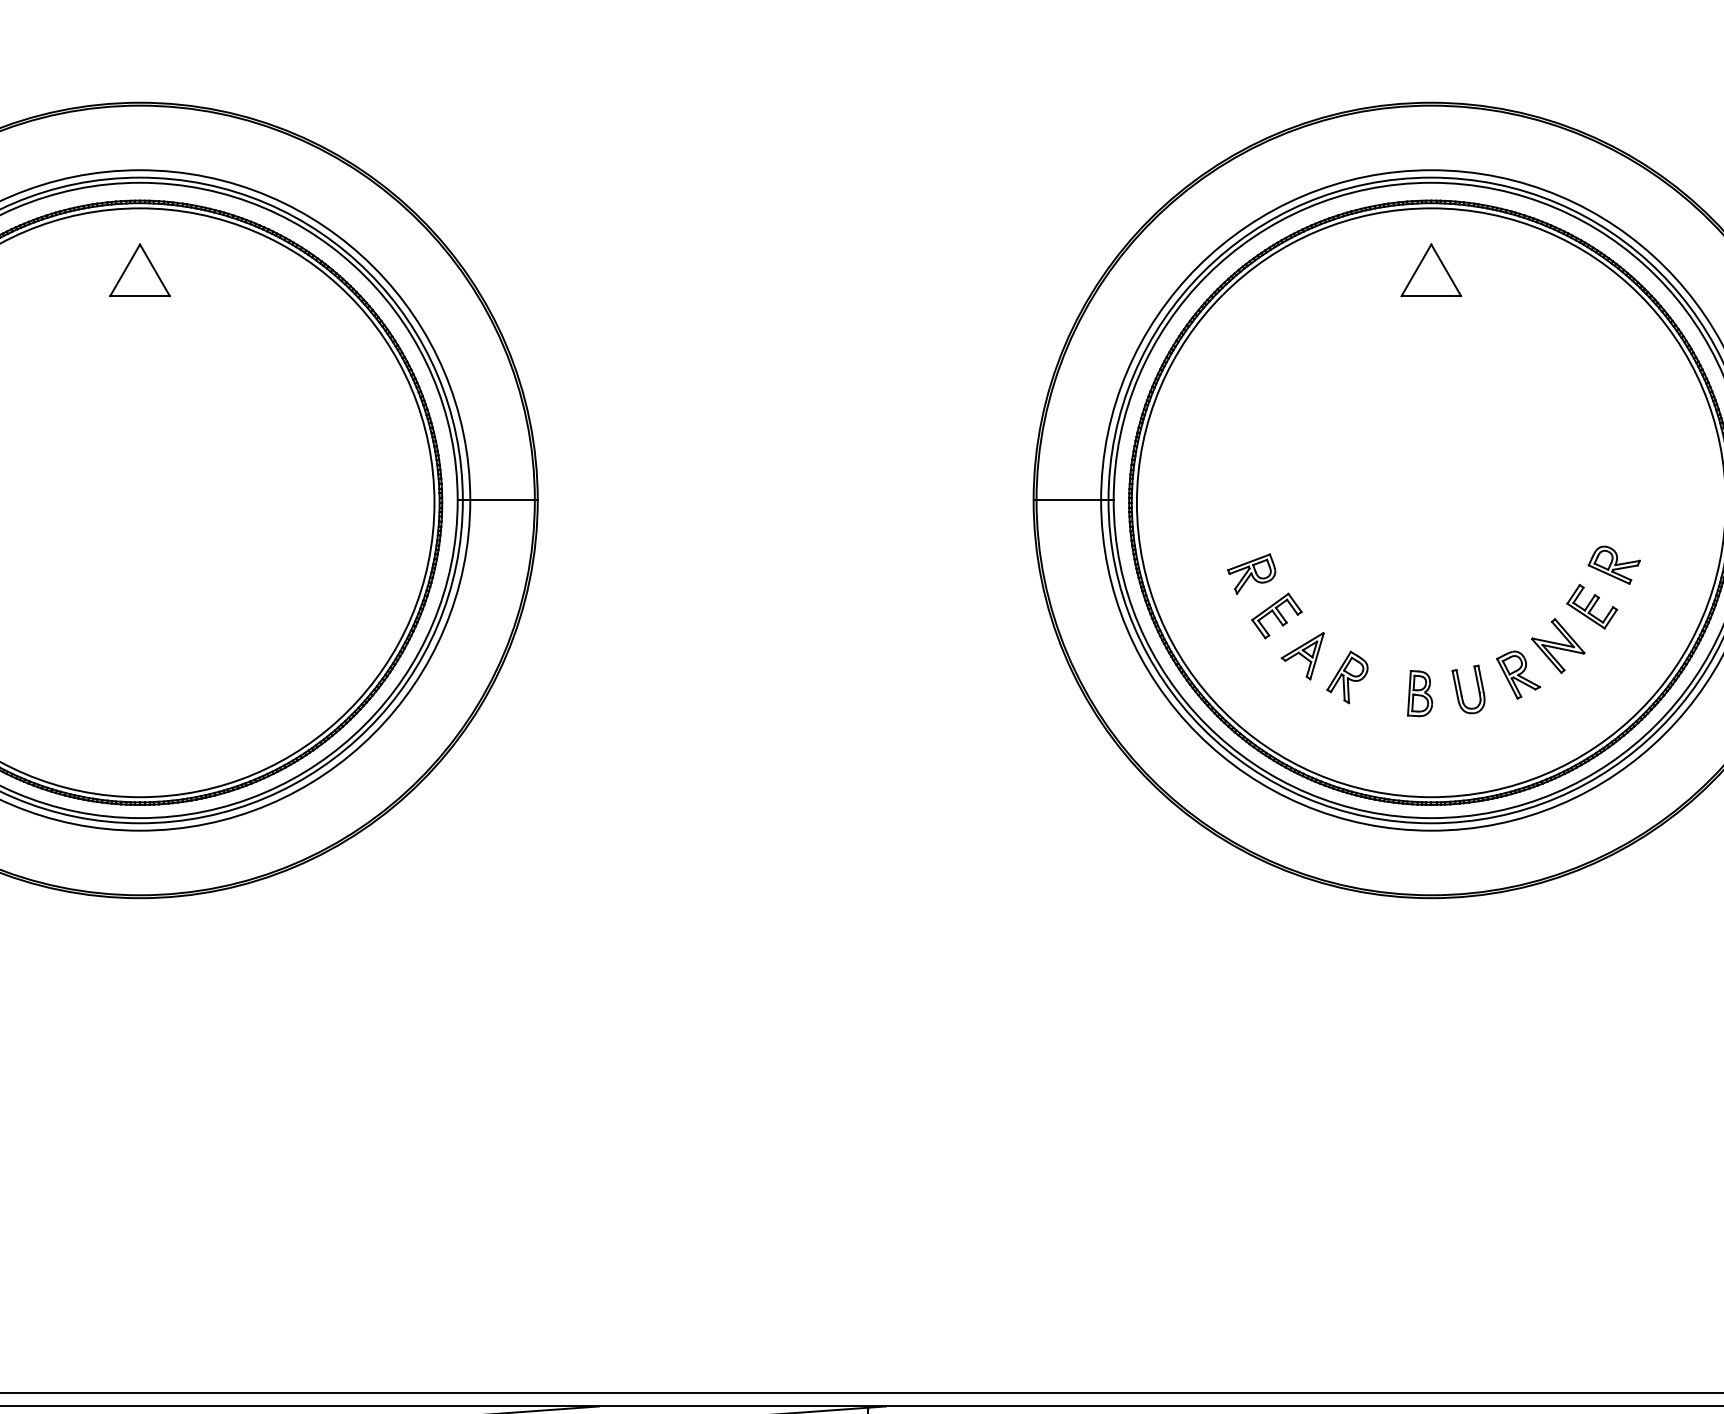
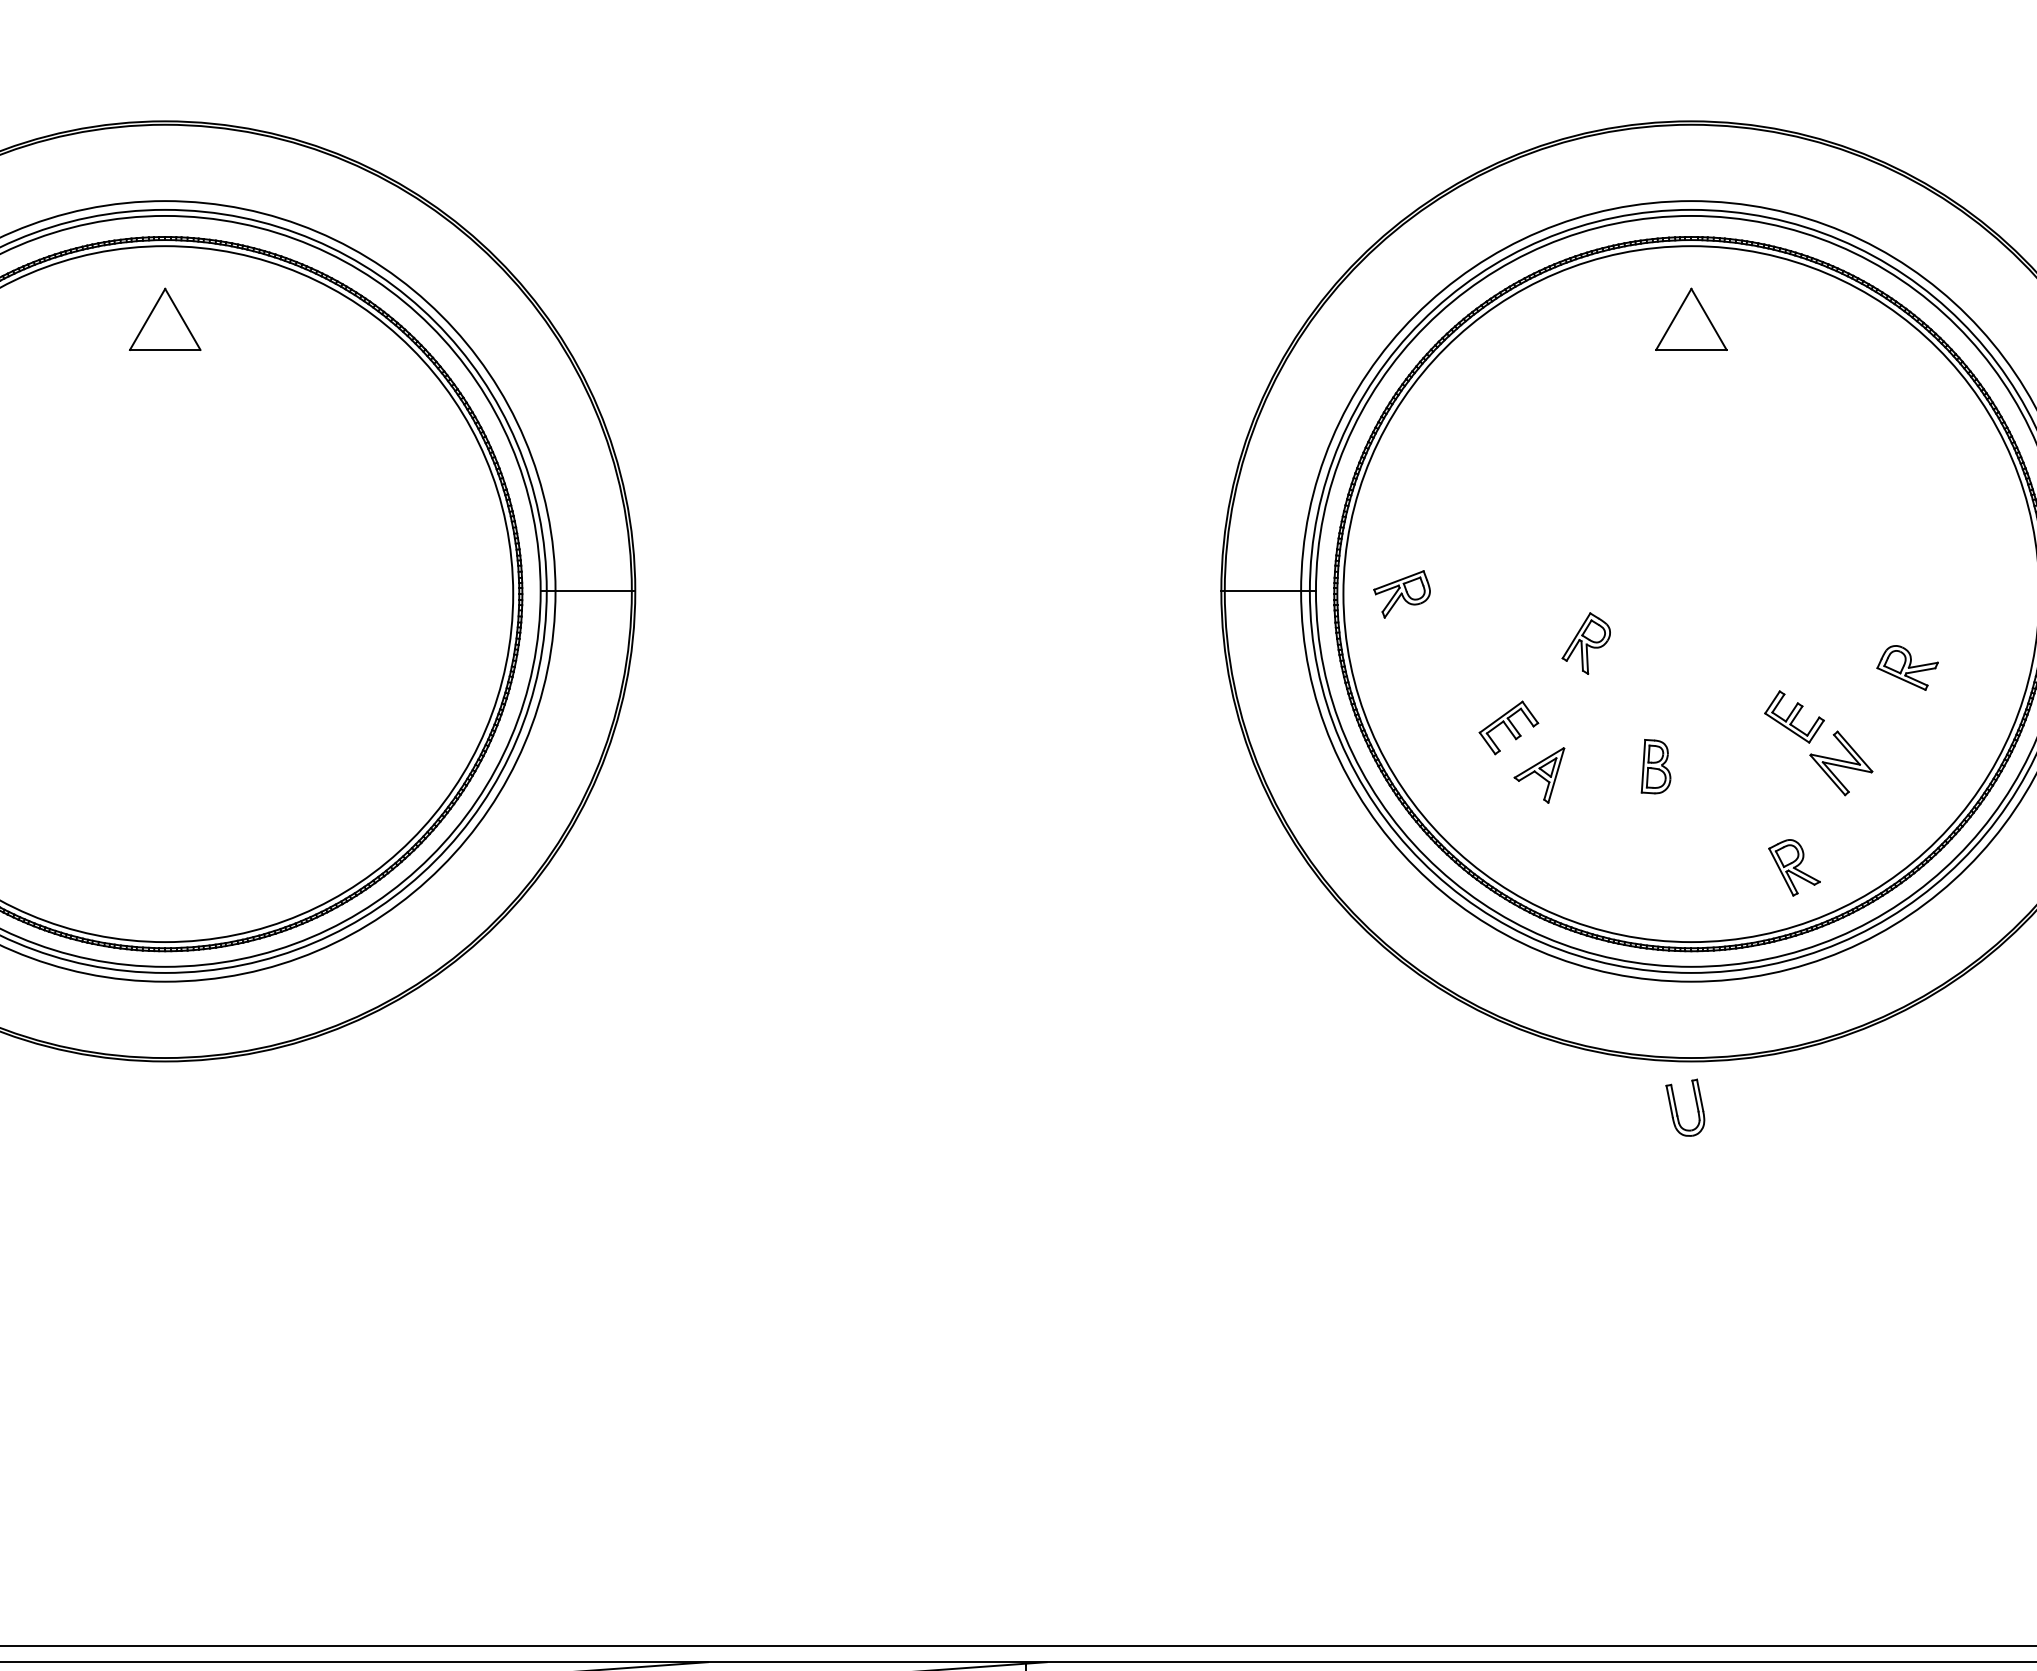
part: (1251, 574) -> (1401, 594), moved
part: (1592, 606) -> (1794, 716), moved
part: (1518, 674) -> (1794, 867), moved
part: (1346, 677) -> (1585, 643), moved
part: (1461, 691) -> (1677, 1110), moved
part: (1419, 693) -> (1655, 766), moved

